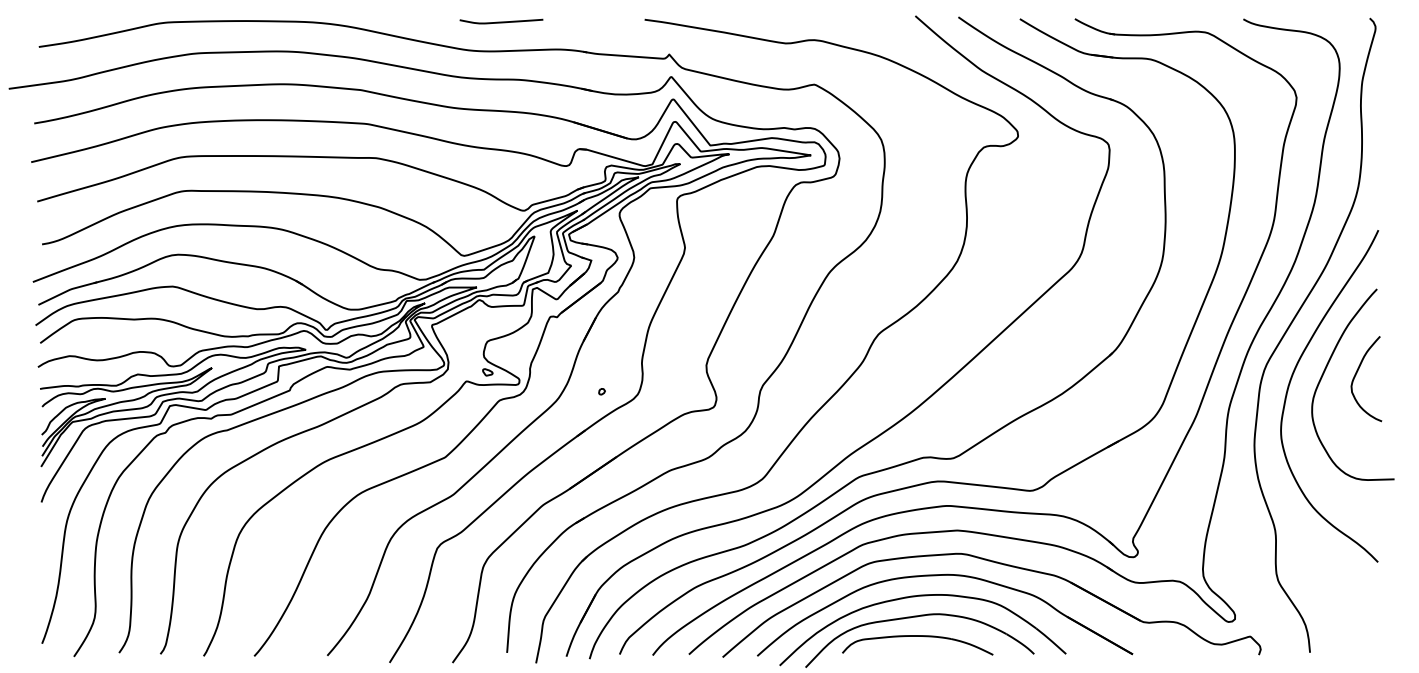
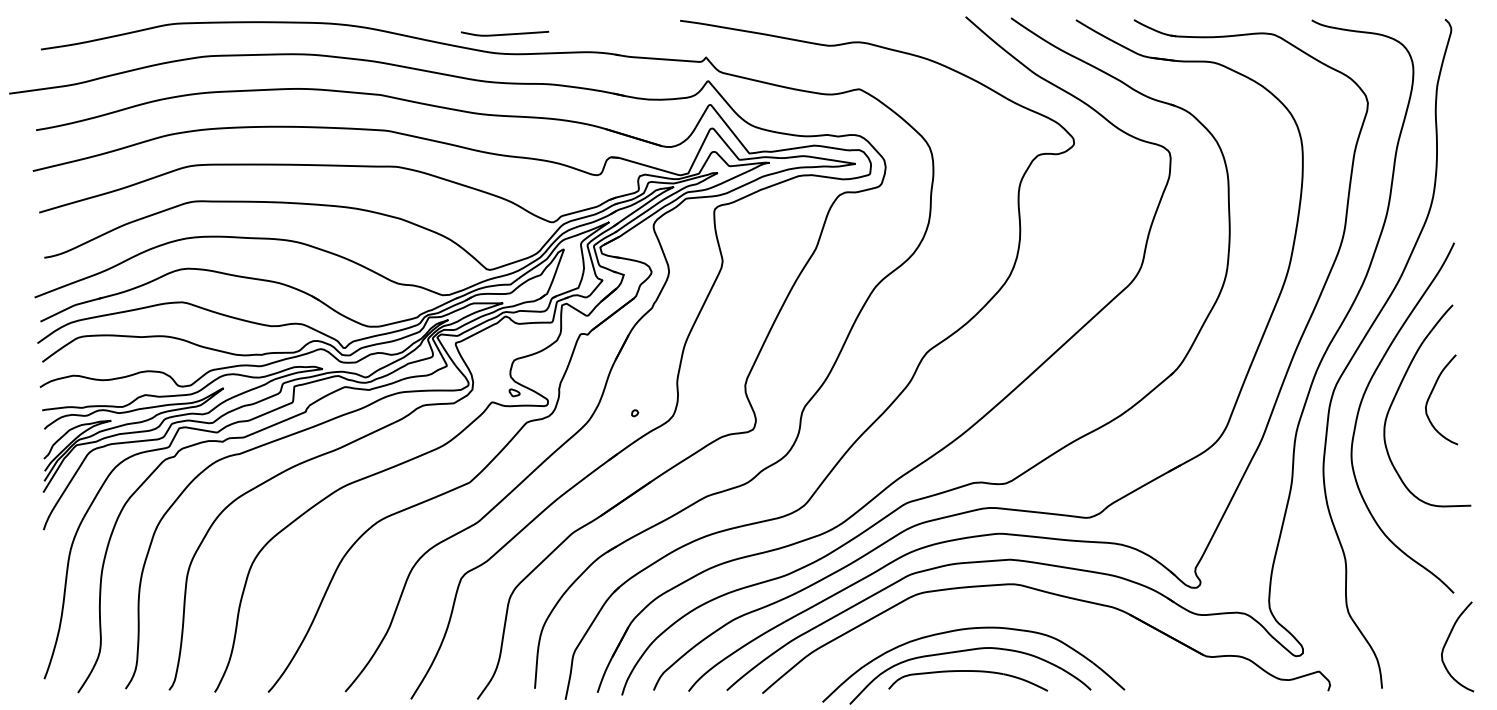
curve: (501, 21) -> (505, 33), moved
part: (944, 575) -> (996, 607), removed
curve: (1372, 608) -> (1447, 642), added

